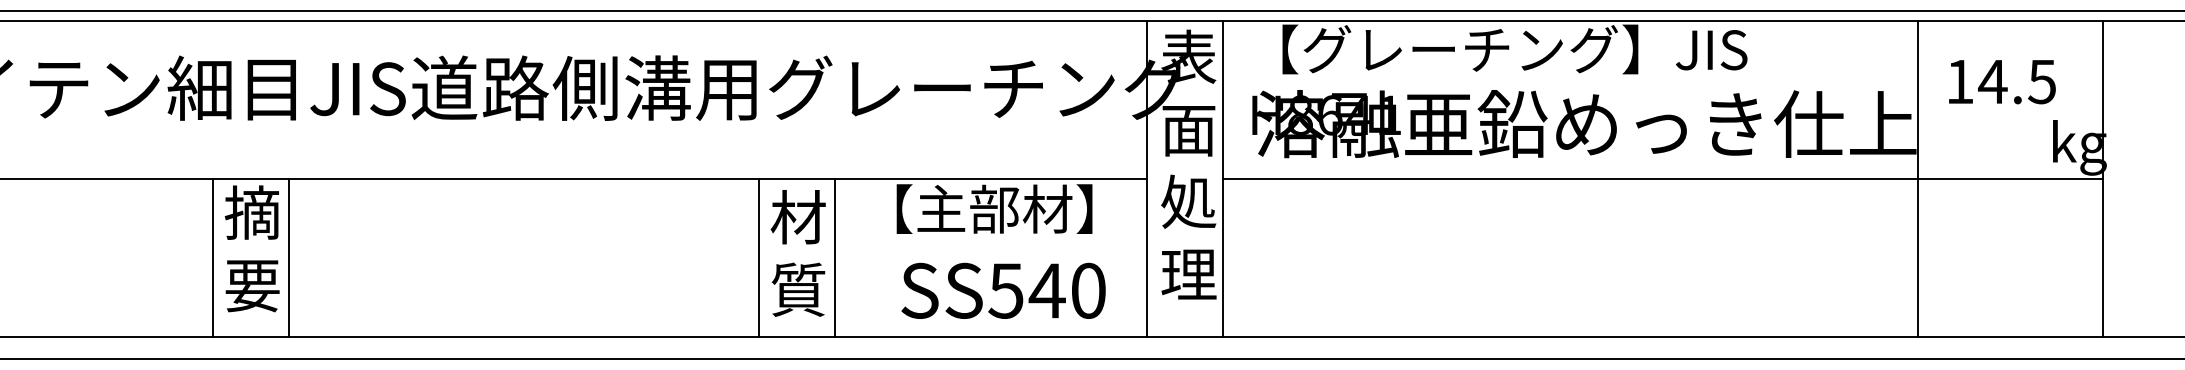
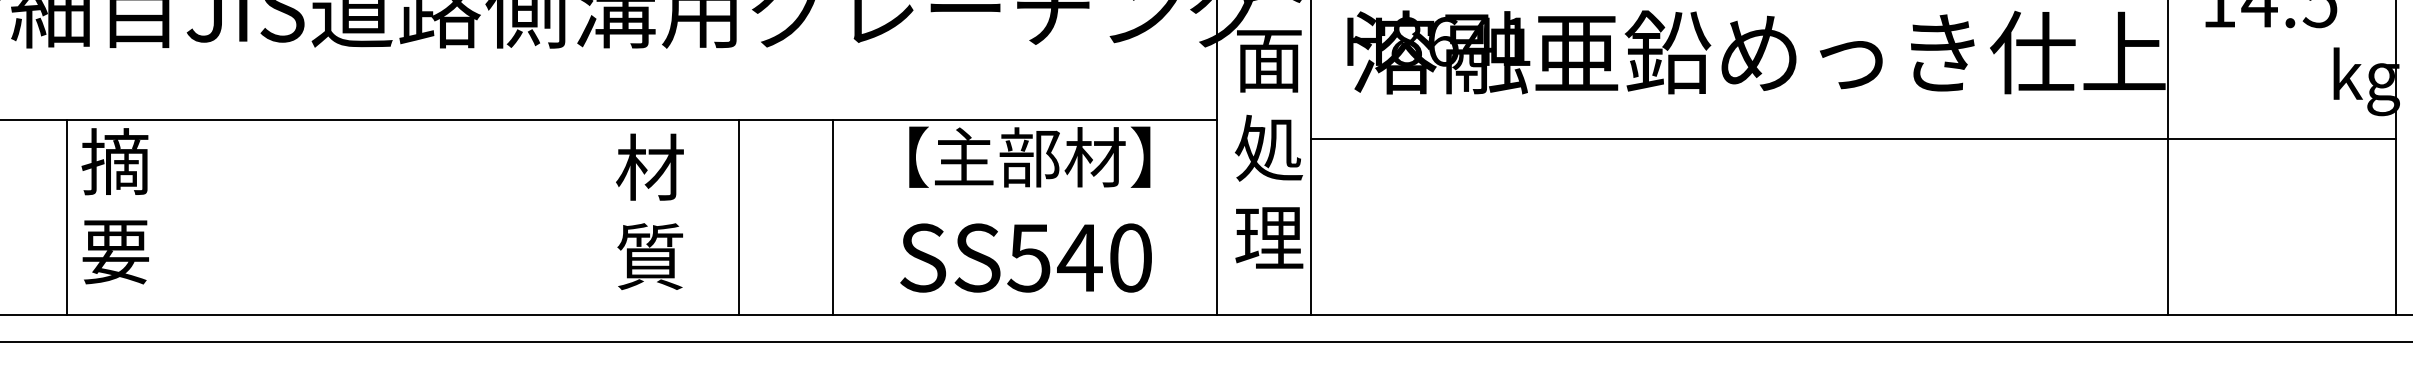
line: (1662, 179) -> (1852, 139), moved
text: (797, 253) -> (649, 211), moved
line: (288, 258) -> (159, 218), removed
text: (1003, 290) -> (1026, 257), moved

